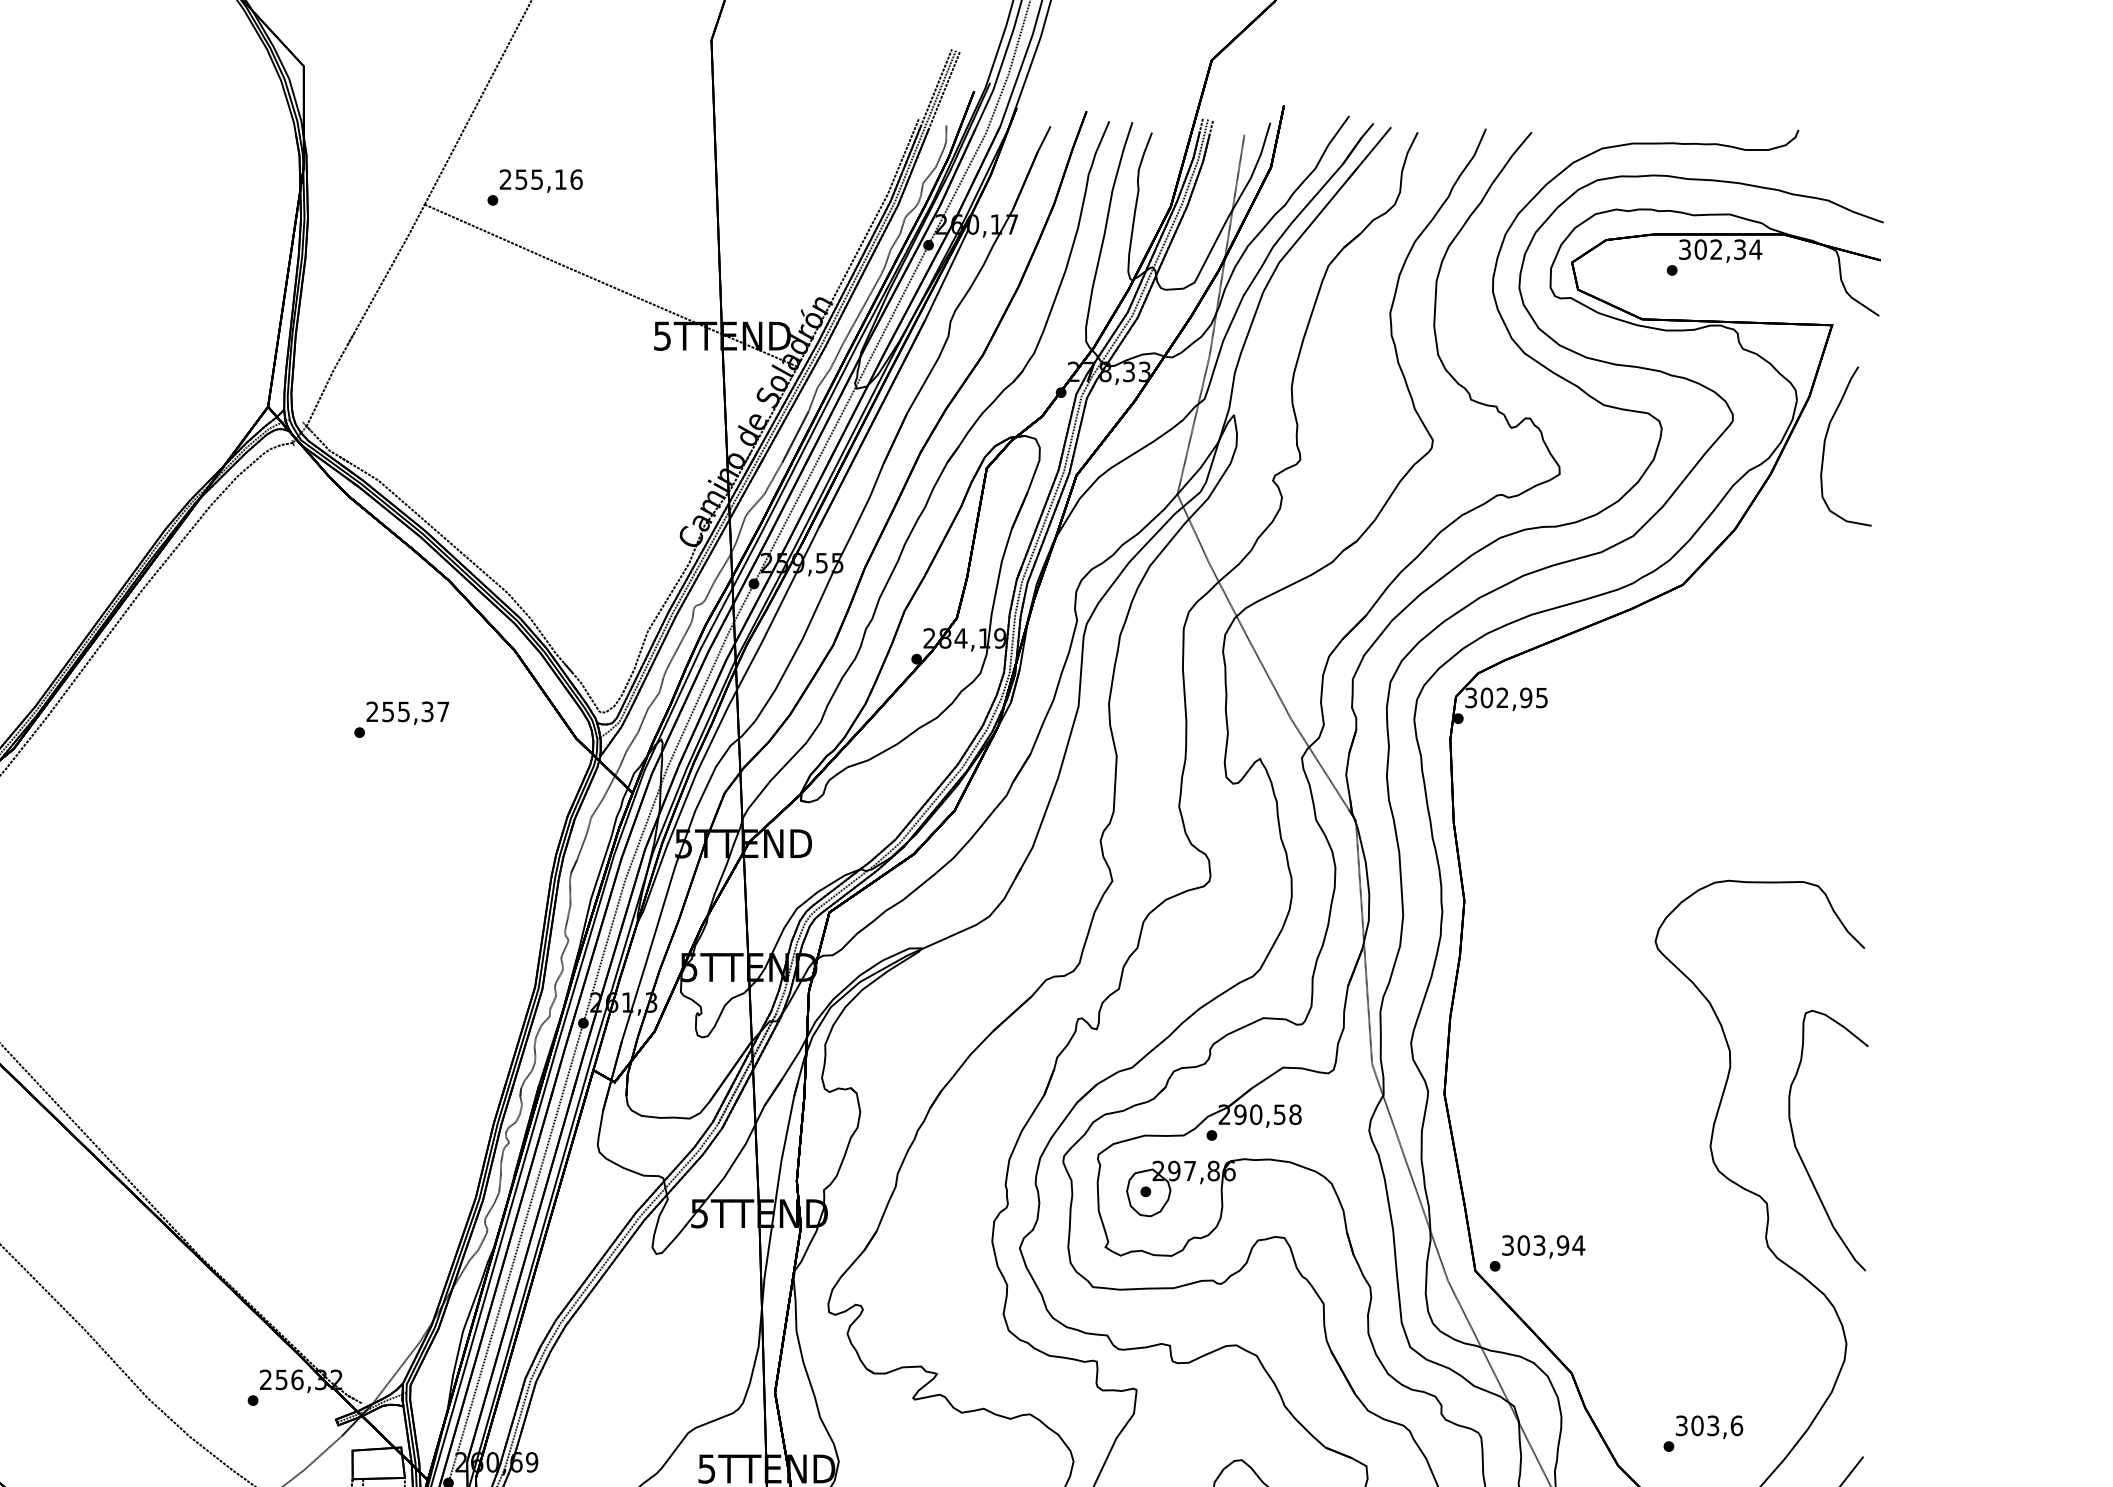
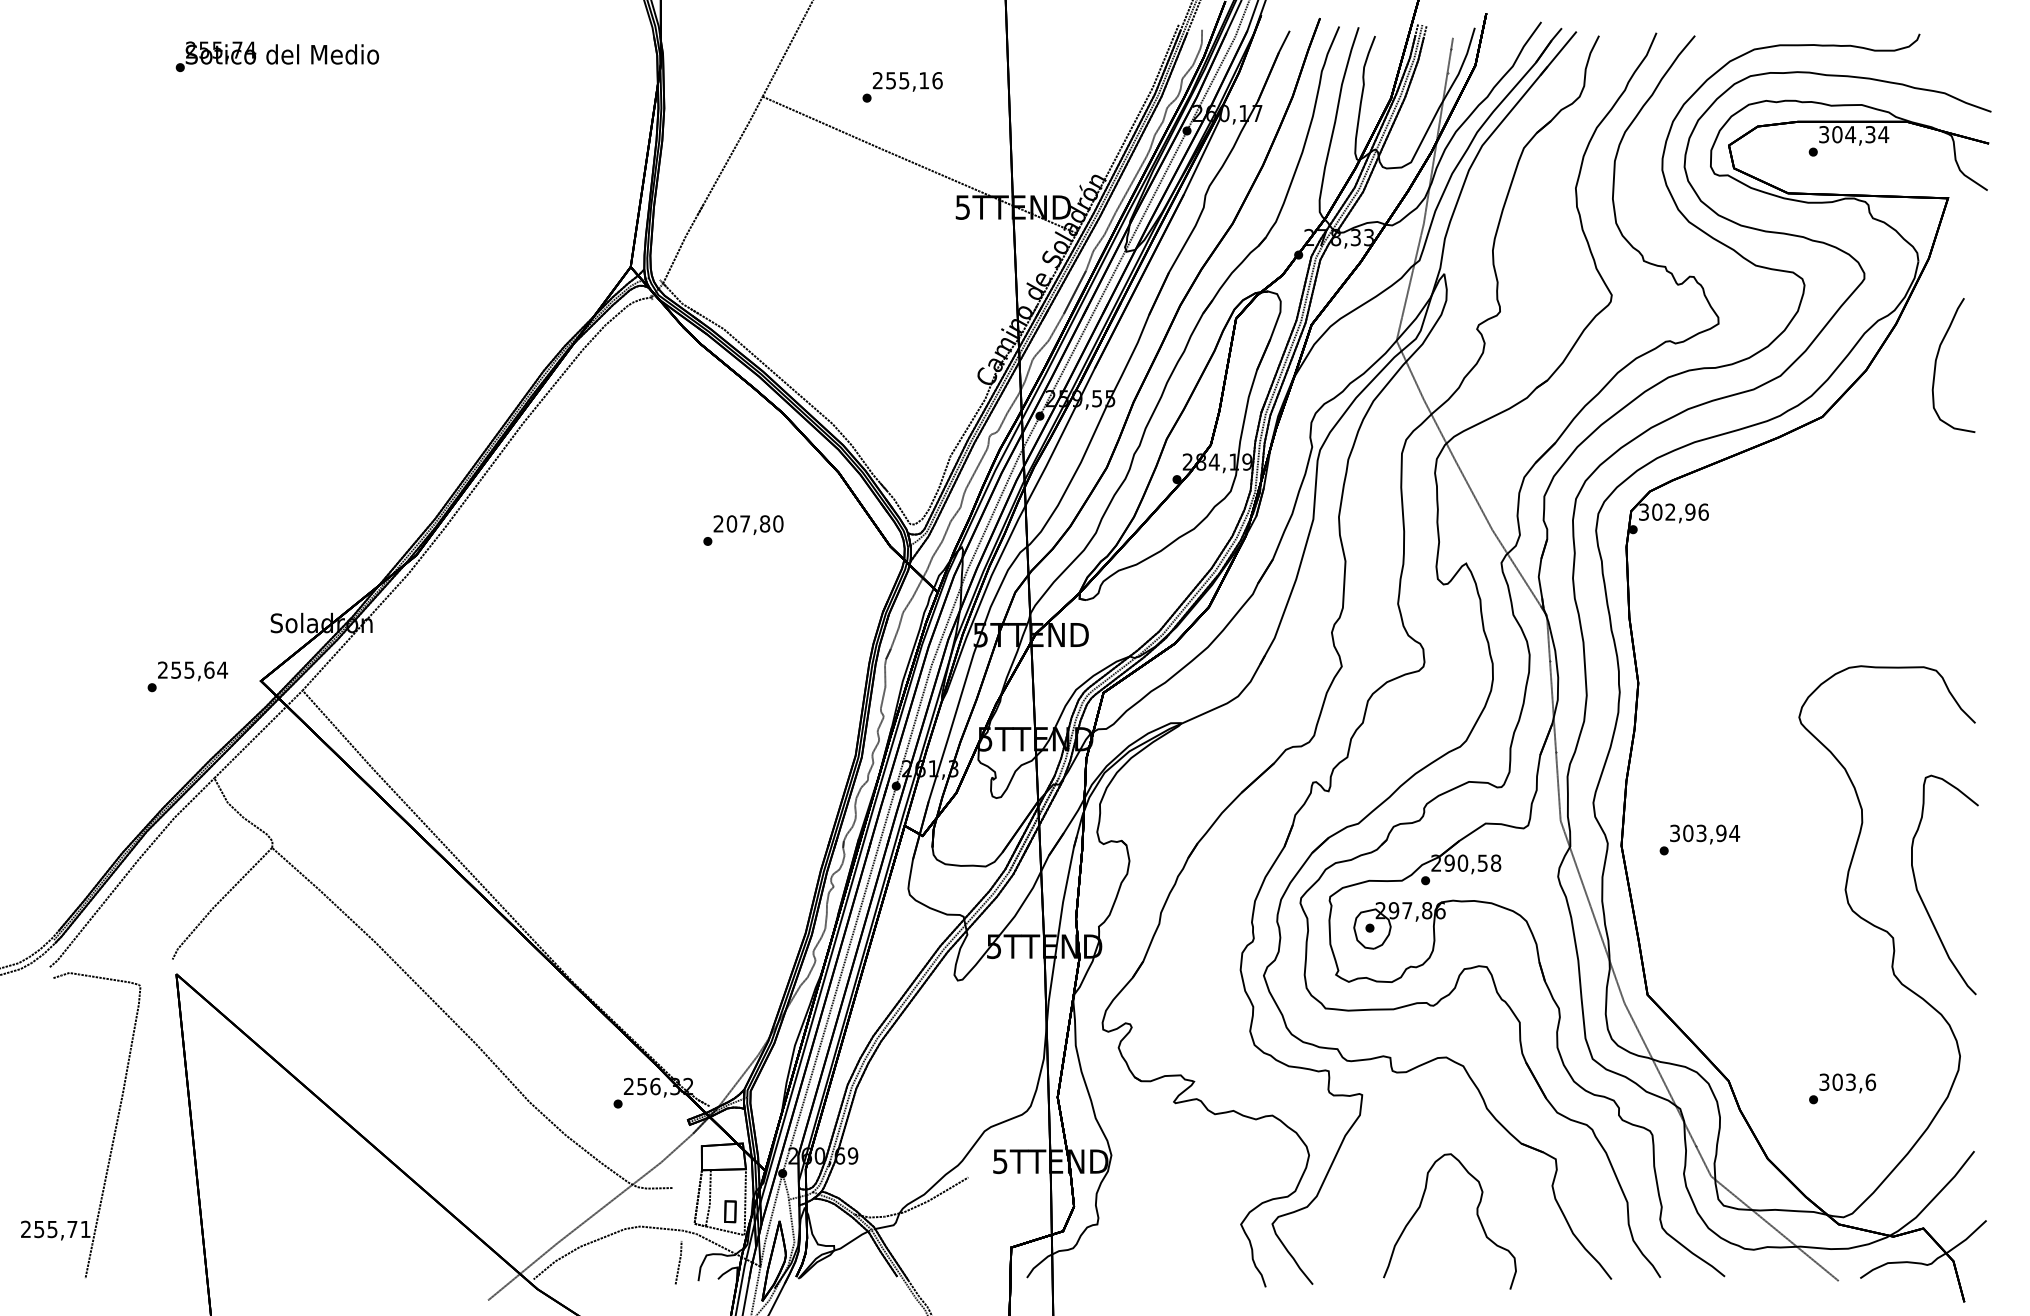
text: (534, 187) -> (902, 87), moved
text: (1716, 249) -> (1850, 134), 302,34 -> 304,34
curve: (1825, 446) -> (1936, 365), moved
text: (1541, 697) -> (1703, 511), 302,95 -> 302,96
text: (415, 711) -> (754, 523), 255,37 -> 207,80
text: (1537, 1252) -> (1699, 839), moved
text: (1703, 1433) -> (1842, 1088), moved

